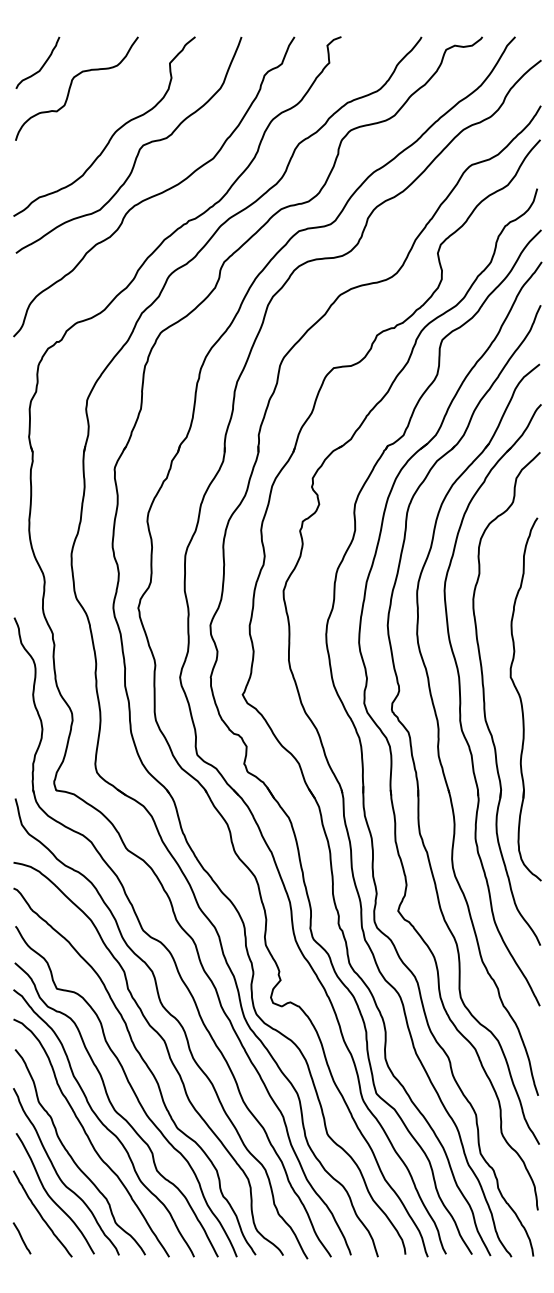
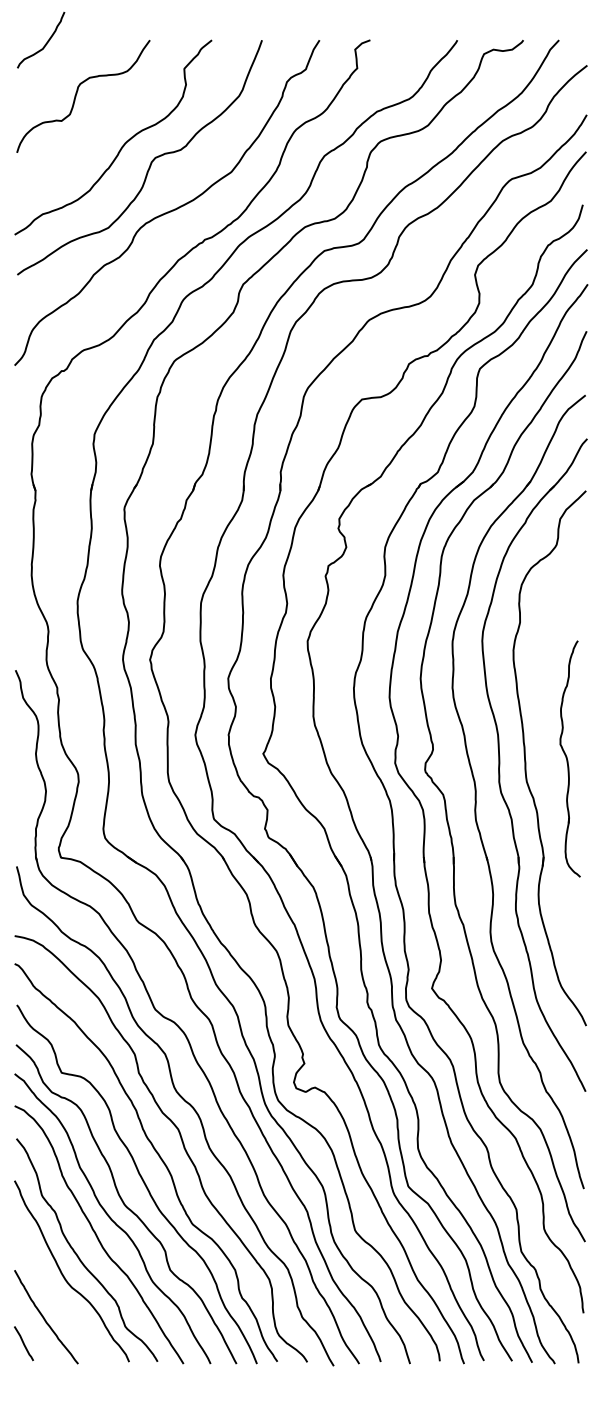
curve: (41, 66) -> (45, 44), moved
part: (525, 699) -> (570, 758), size x0.6
curve: (50, 1196) -> (54, 1298), removed

